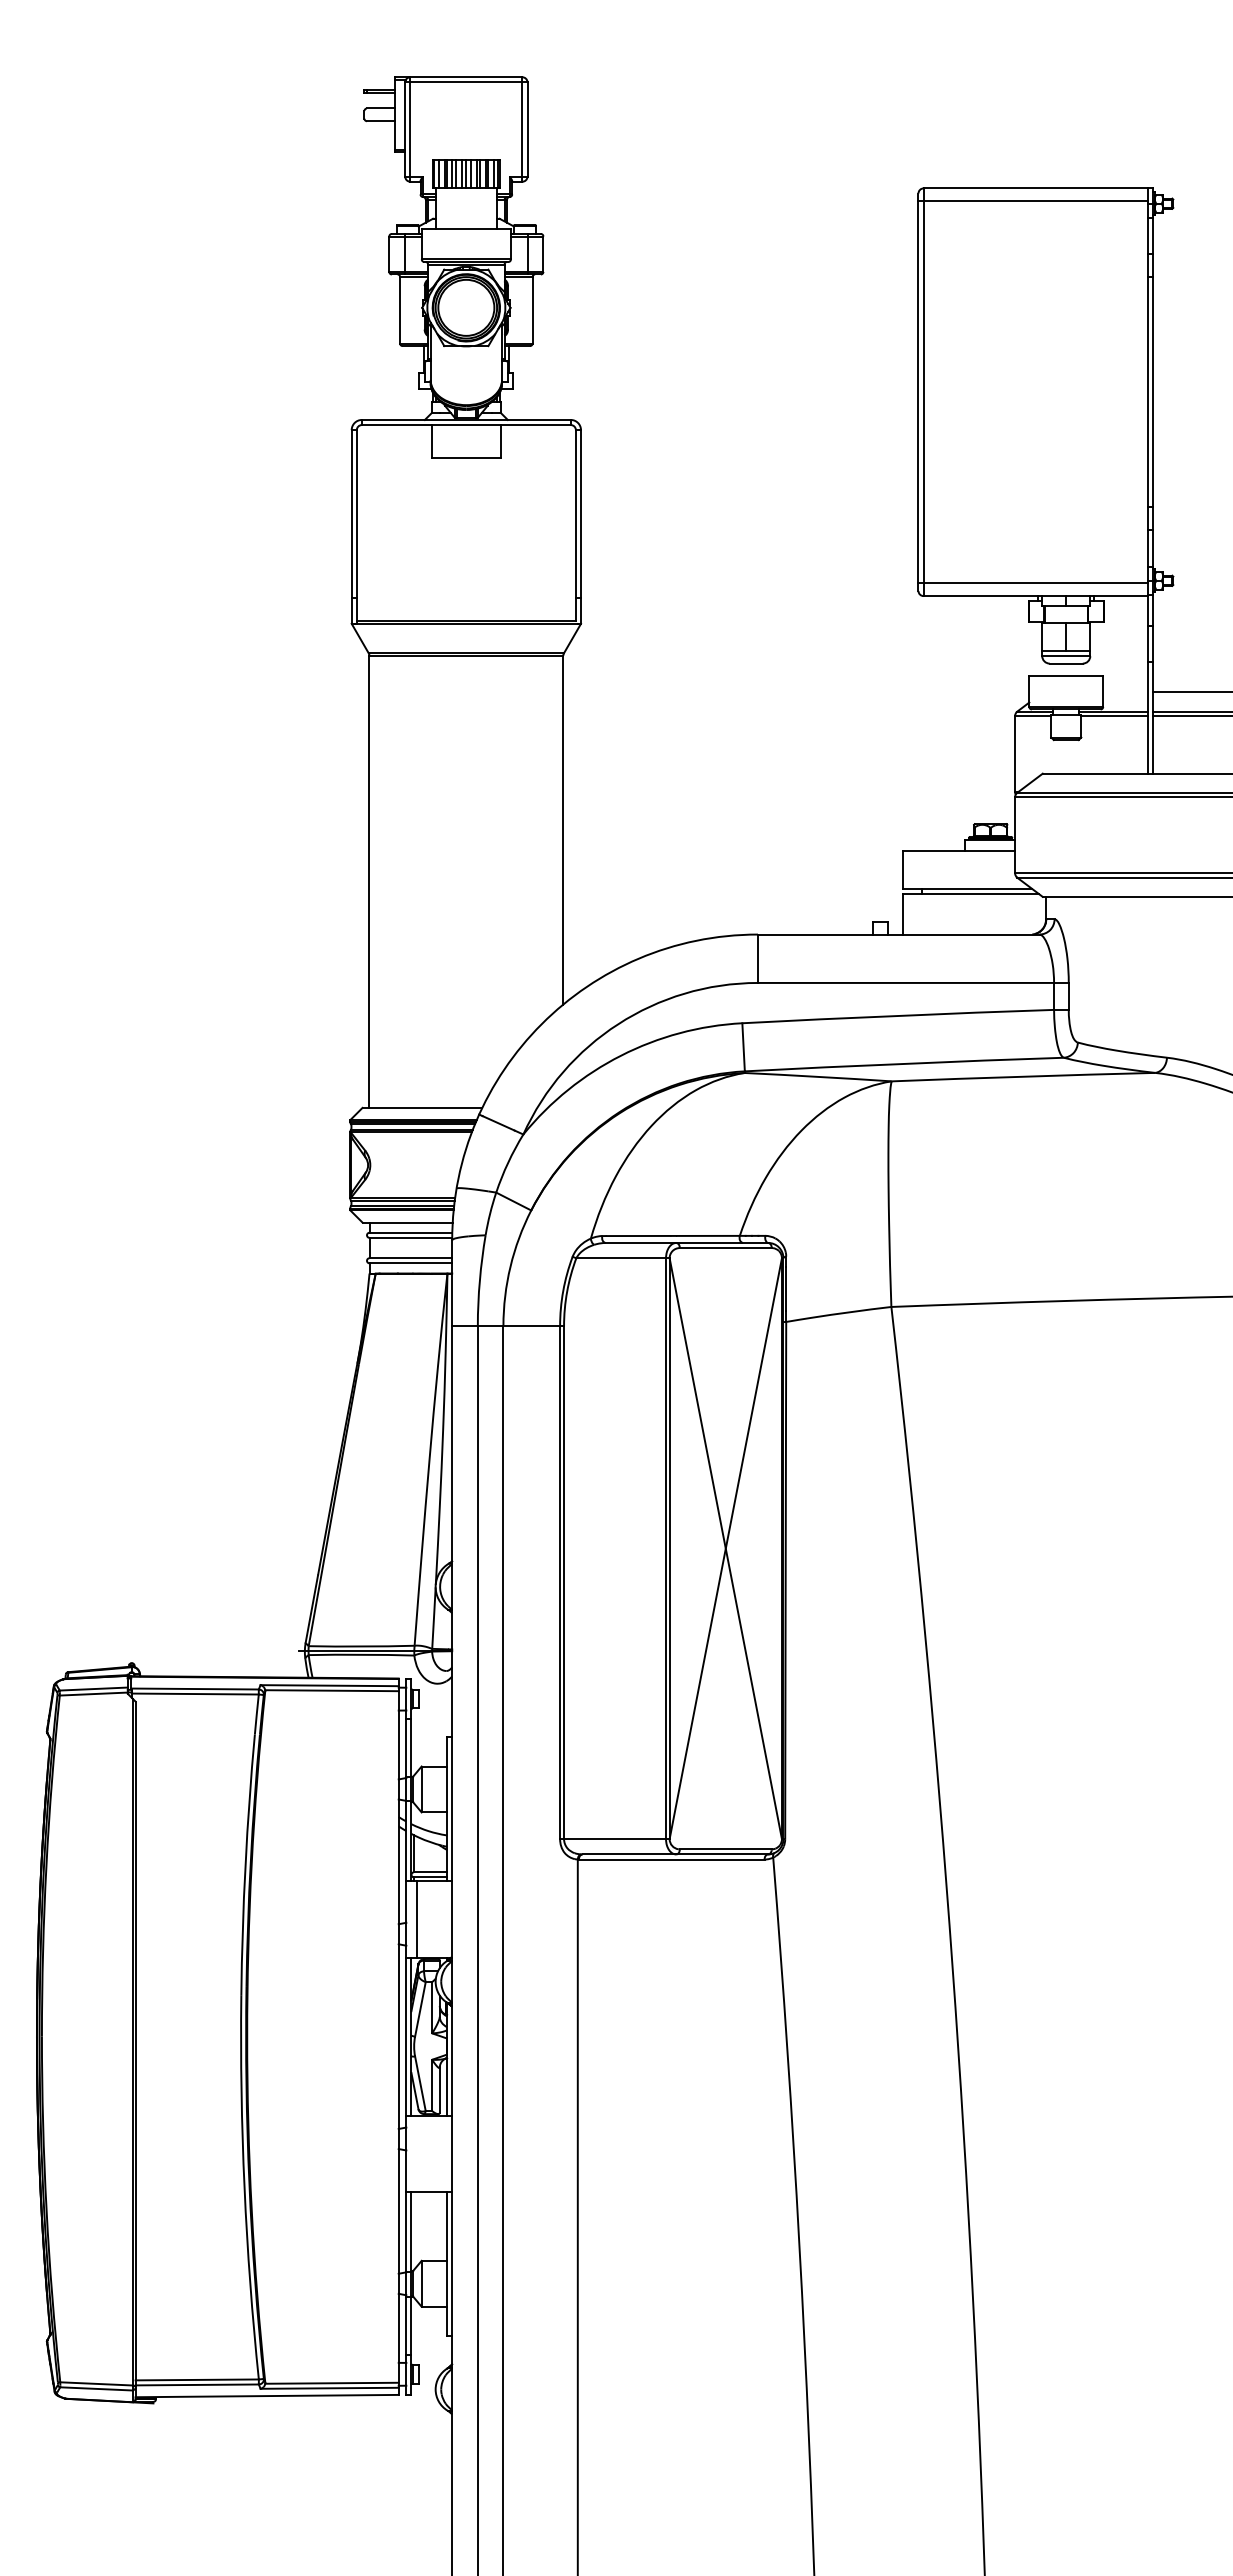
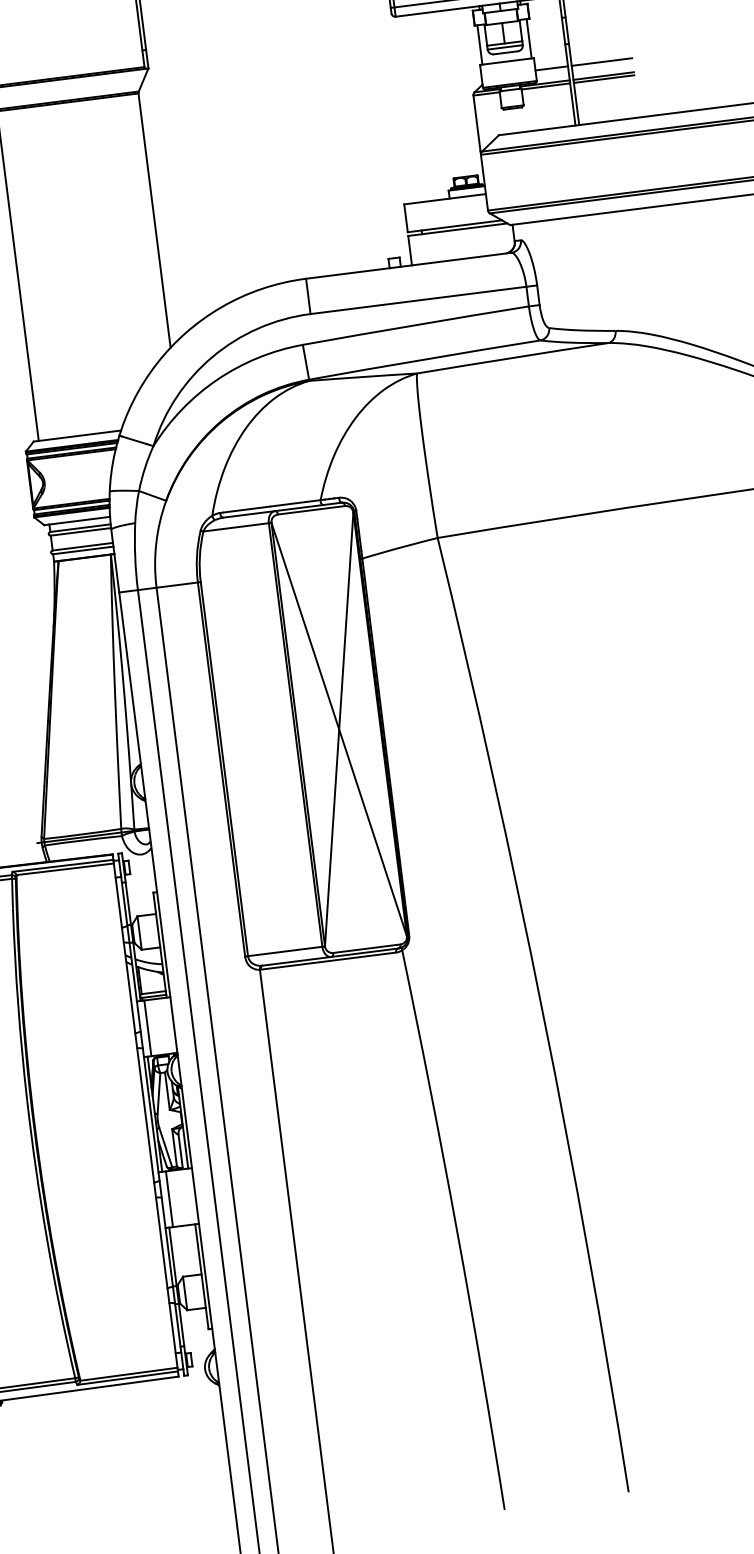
line: (1032, 648) -> (479, 44), added
line: (1100, 648) -> (529, 38), added
line: (1125, 692) -> (551, 68), added
line: (416, 2153) -> (169, 1198), added

